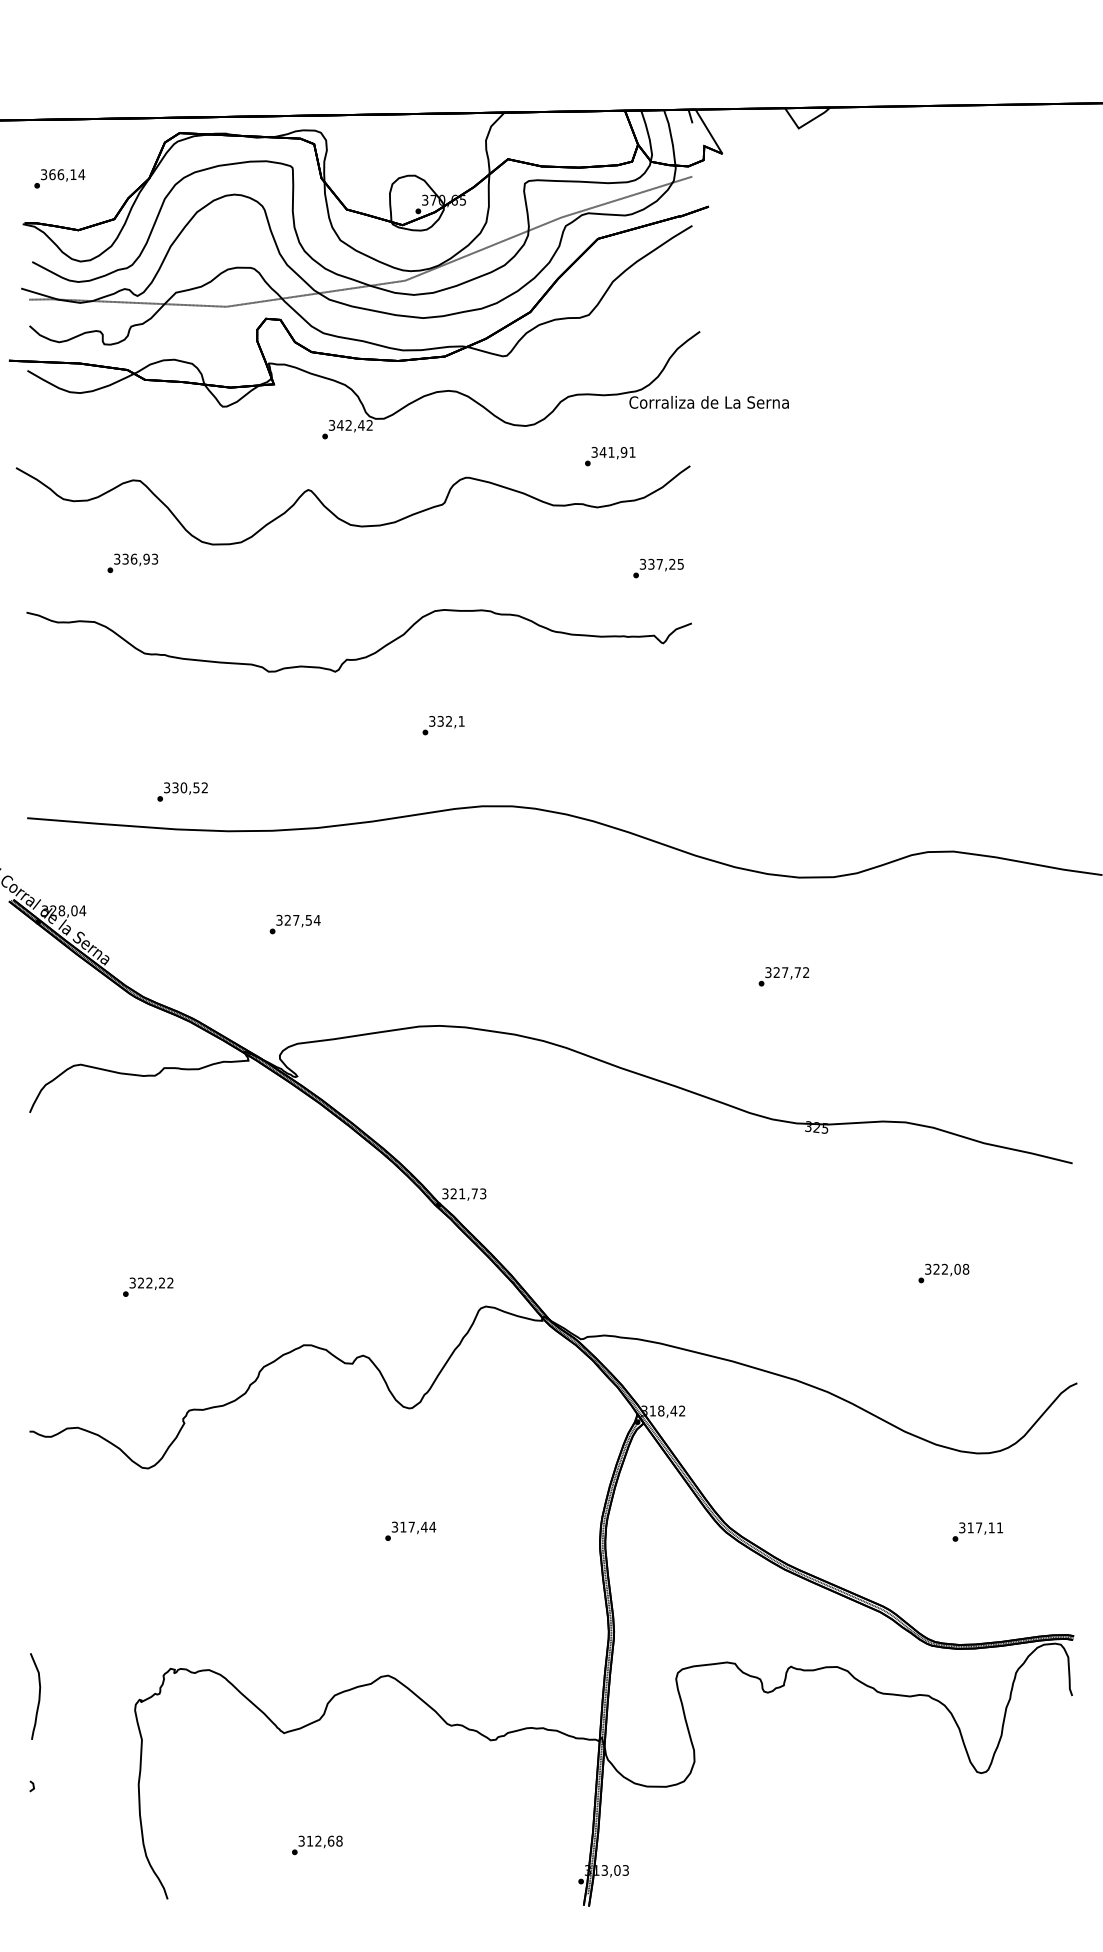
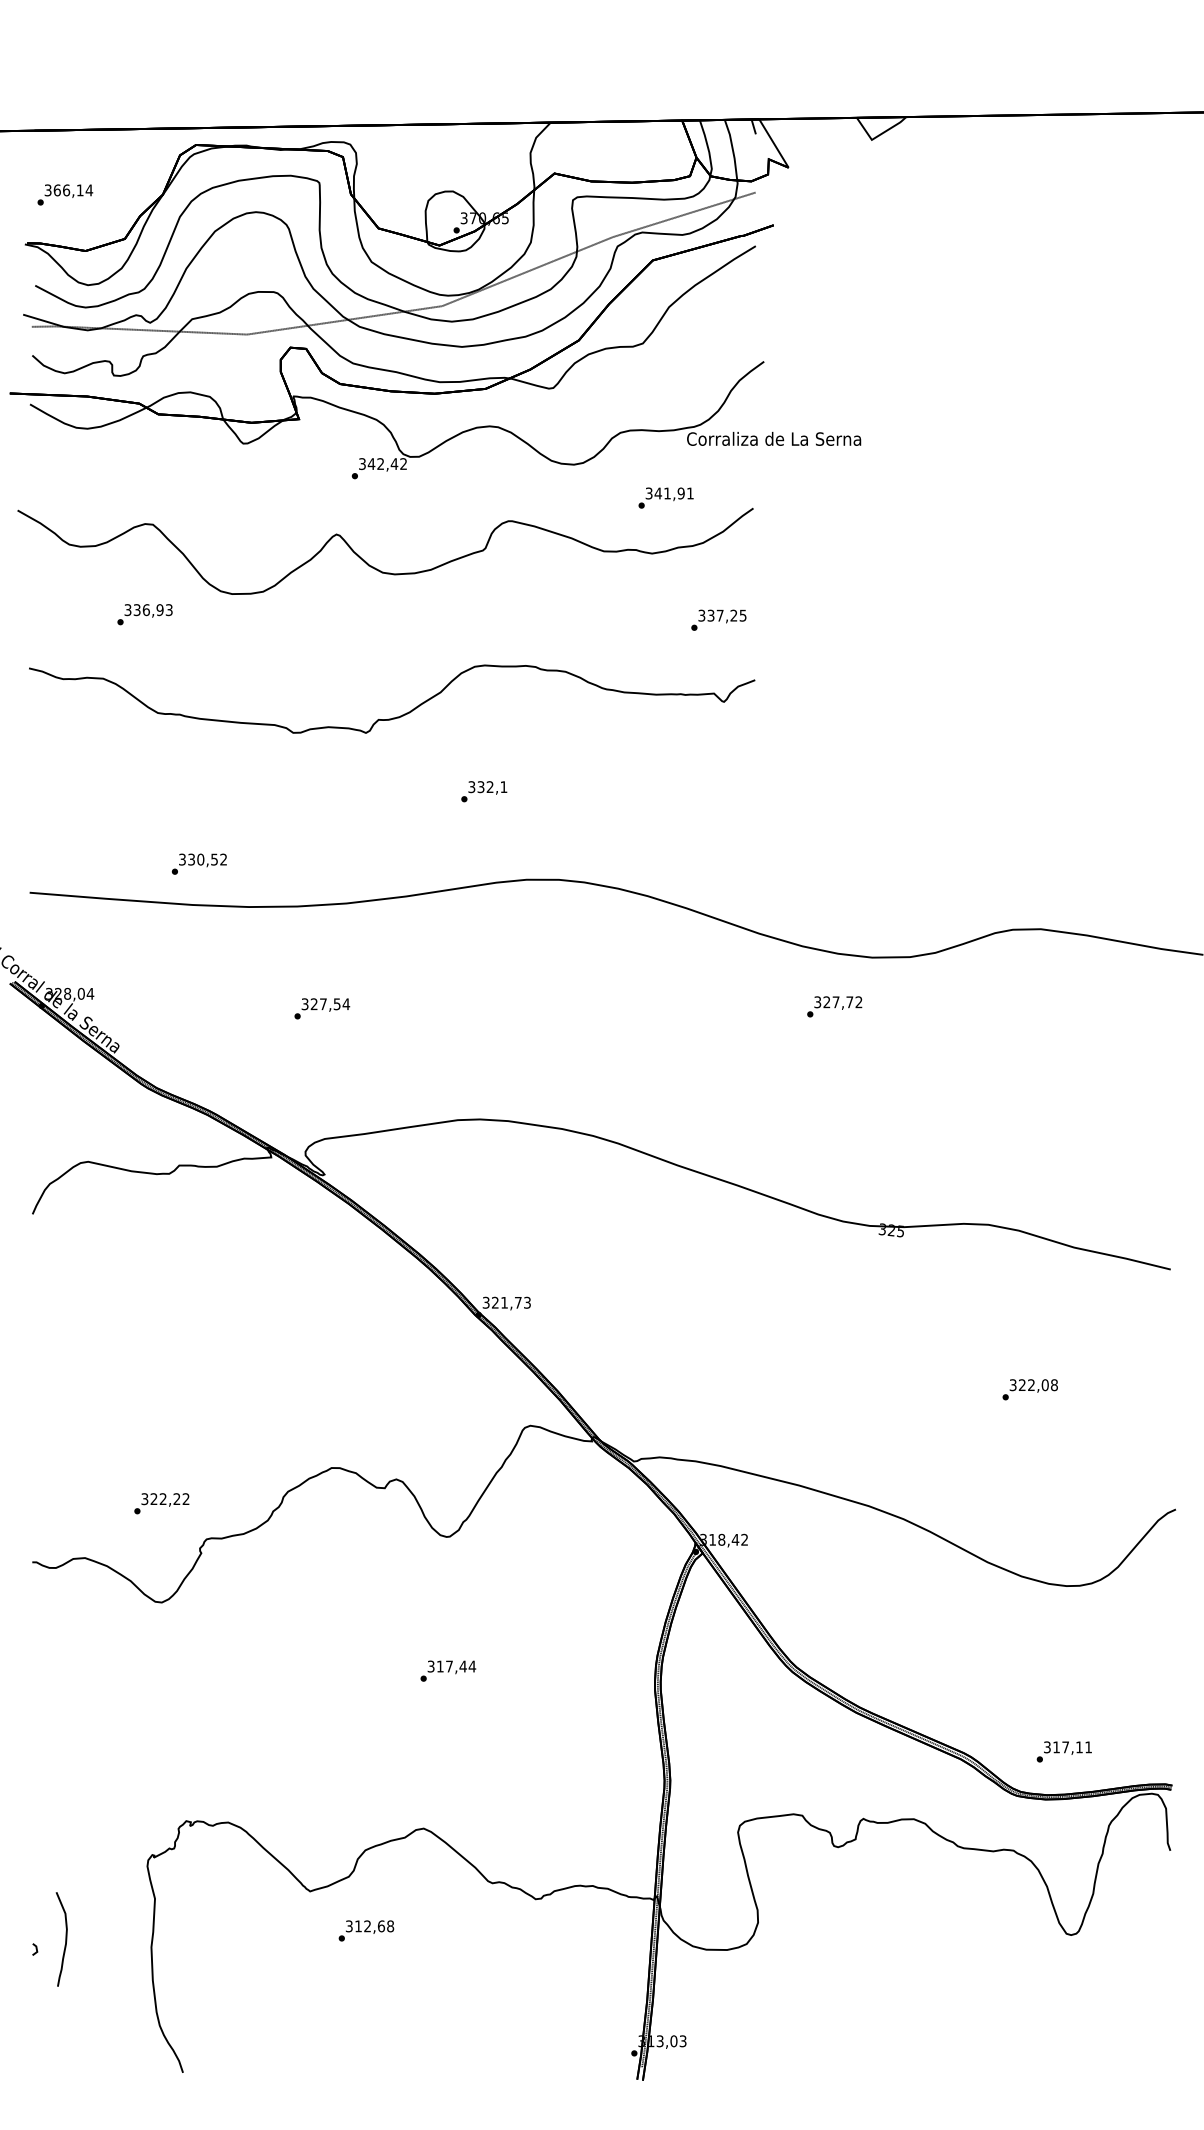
text: (783, 976) -> (834, 1006), moved
text: (147, 1287) -> (161, 1503), moved
text: (977, 1531) -> (1063, 1751), moved
curve: (38, 1696) -> (65, 1939), moved
text: (317, 1845) -> (366, 1930), moved

